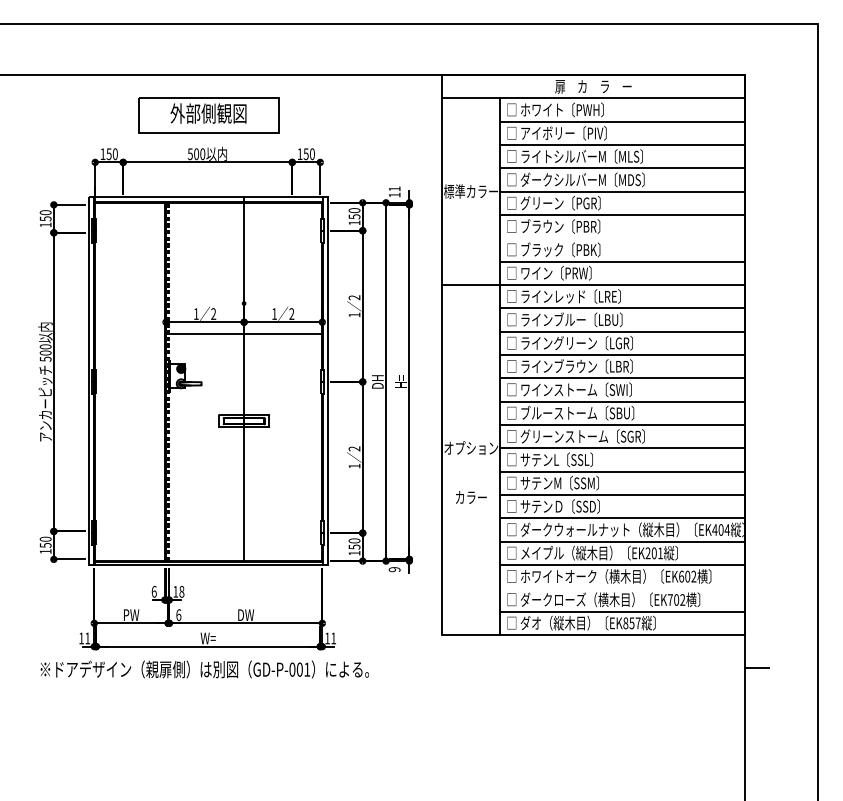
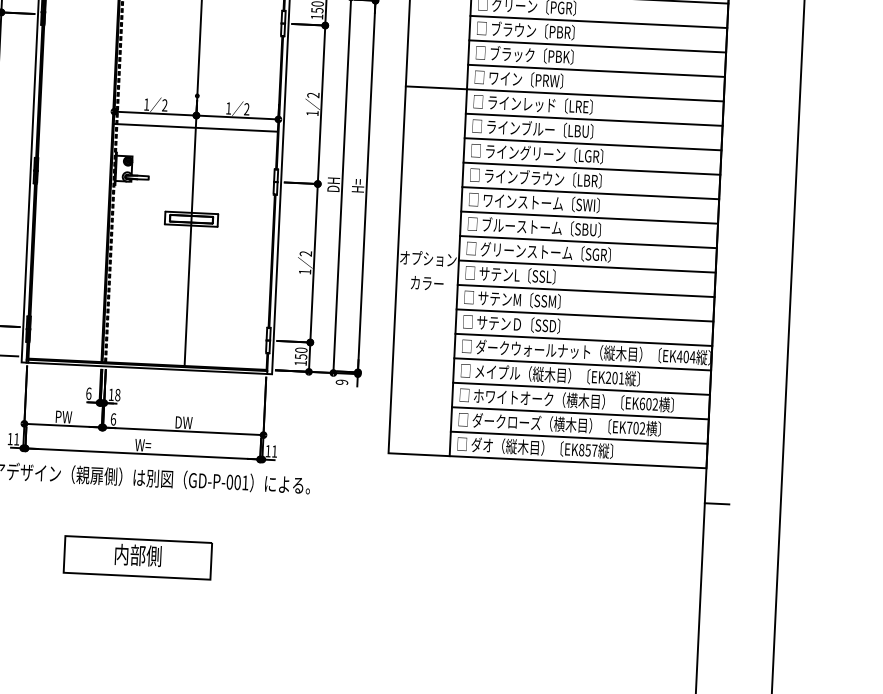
line: (622, 238) -> (597, 46), added
text: (471, 497) -> (427, 283), moved
line: (622, 588) -> (579, 413), added
part: (207, 745) -> (137, 557), added

